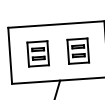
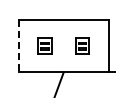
part: (78, 51) -> (82, 46), size x0.7
part: (37, 54) -> (44, 46), size x0.7
line: (9, 56) -> (18, 46), solid -> dashed

